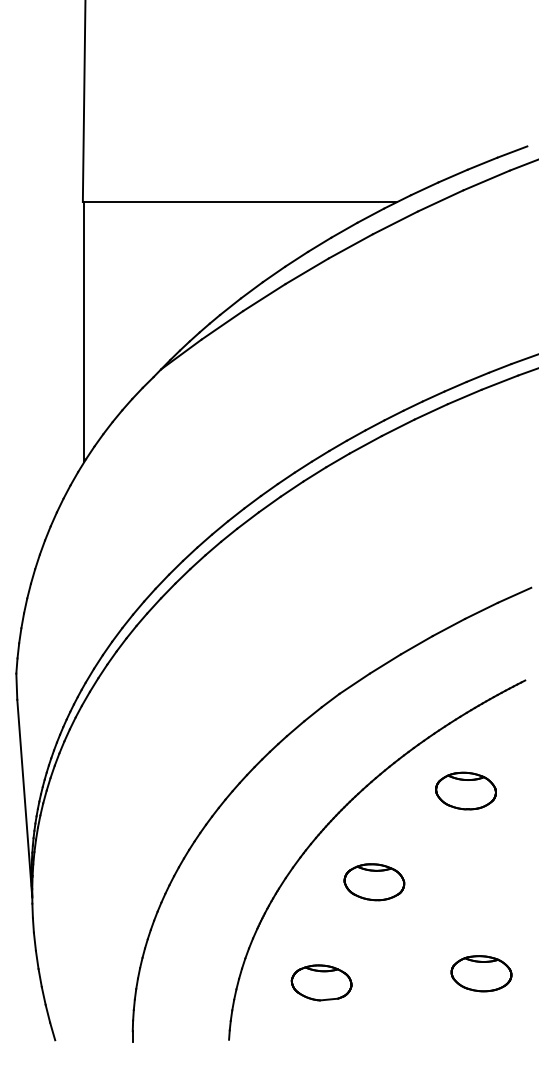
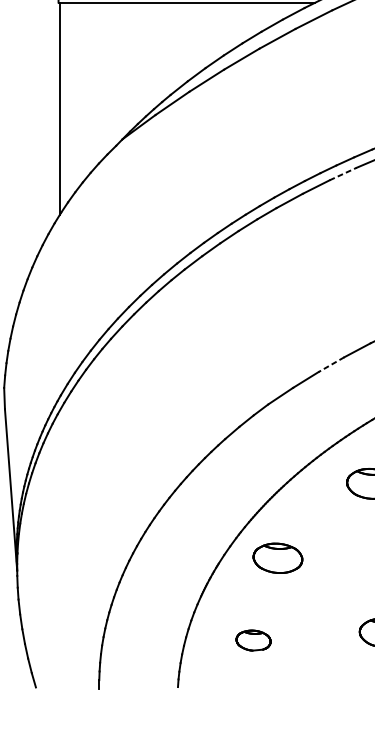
line: (431, 411) -> (343, 173), solid -> dashed
line: (416, 645) -> (331, 364), solid -> dashed
part: (374, 882) -> (278, 558), moved
part: (321, 982) -> (253, 640), size x0.7

